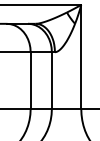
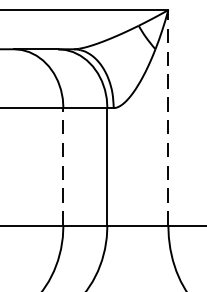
line: (81, 56) -> (168, 116), solid -> dashed
line: (30, 80) -> (63, 166), solid -> dashed

